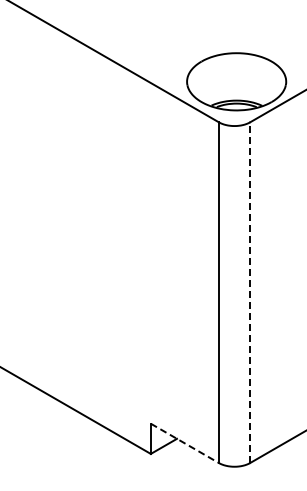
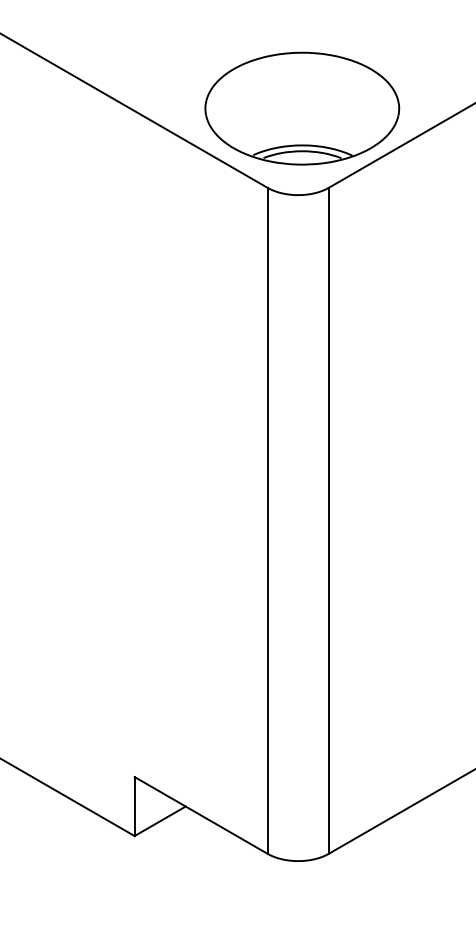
line: (250, 292) -> (329, 520), dashed -> solid
line: (185, 443) -> (202, 815), dashed -> solid

